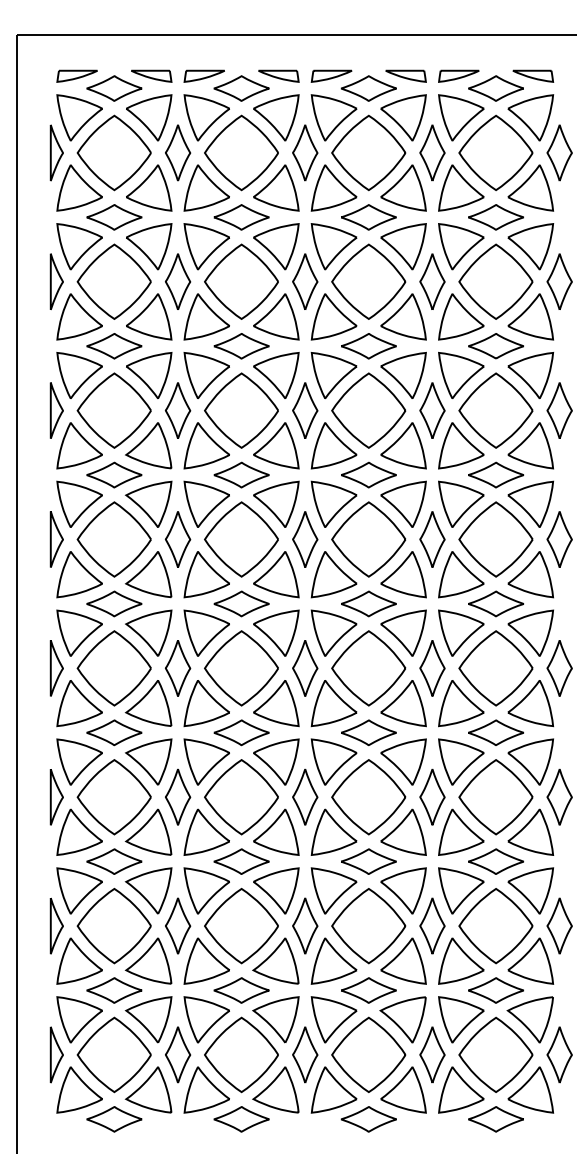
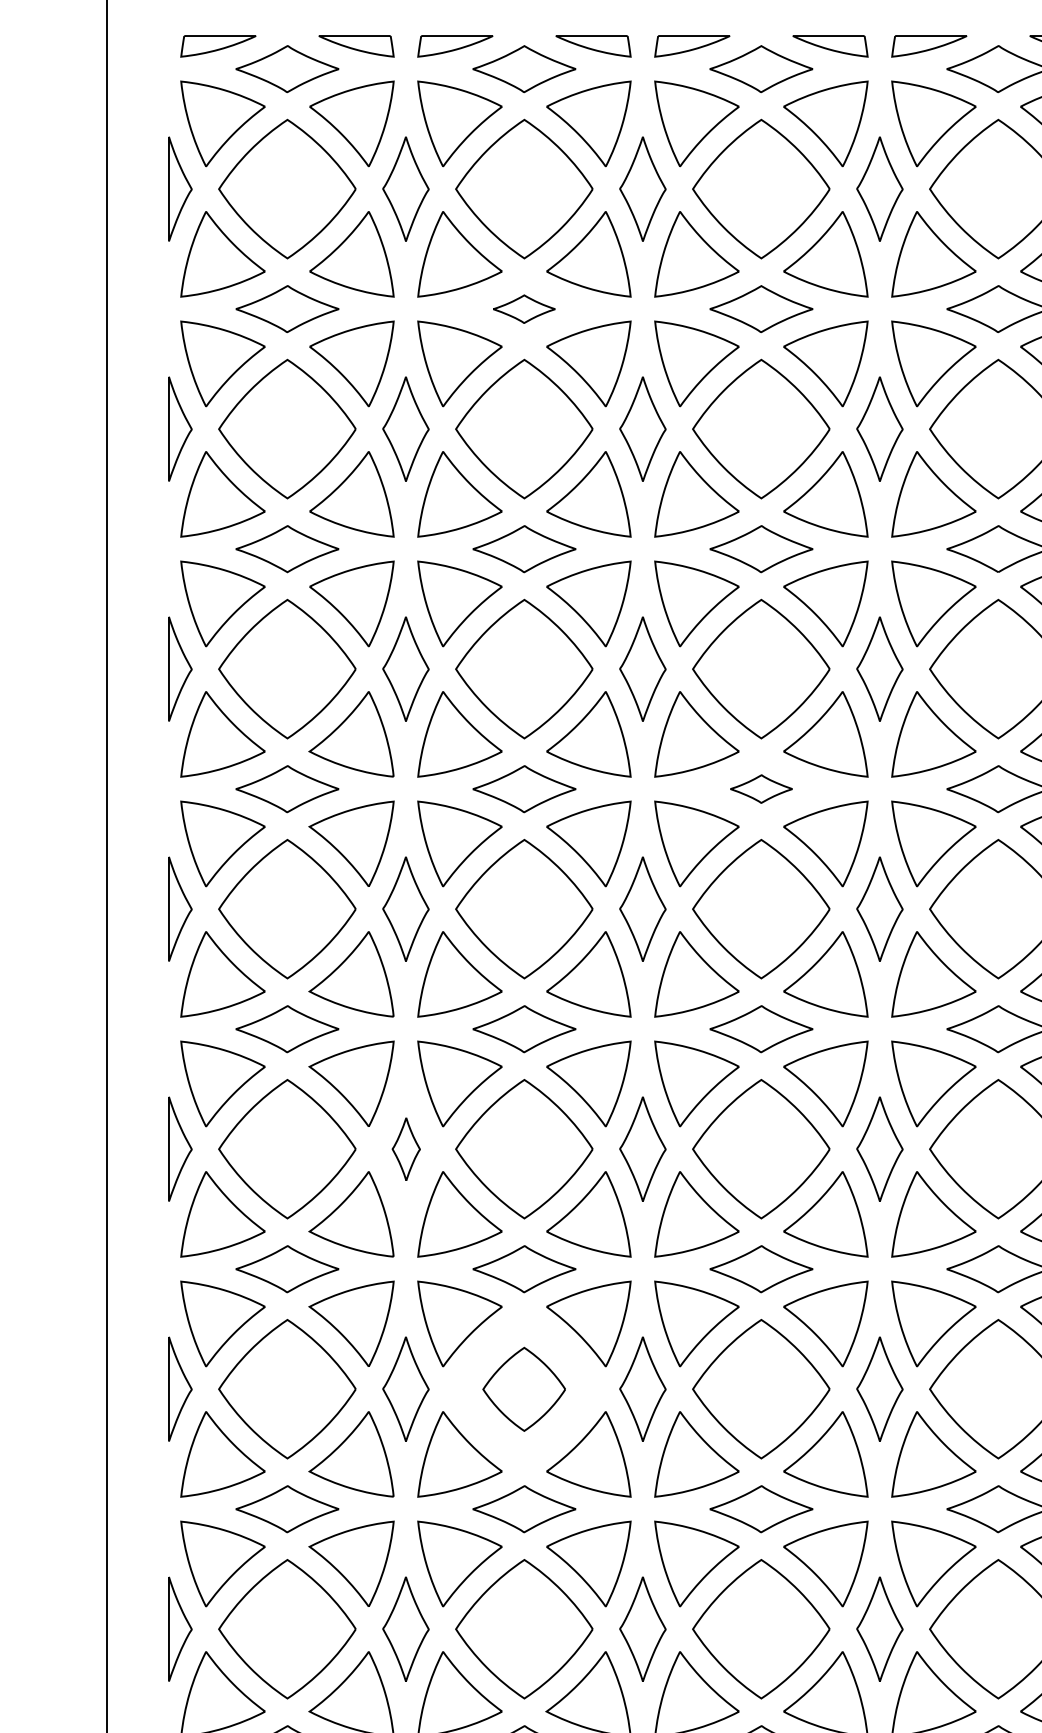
part: (241, 217) -> (524, 309), size x0.6
part: (368, 474) -> (760, 788), size x0.6
part: (178, 668) -> (406, 1149), size x0.6
part: (241, 797) -> (524, 1389), size x0.6

